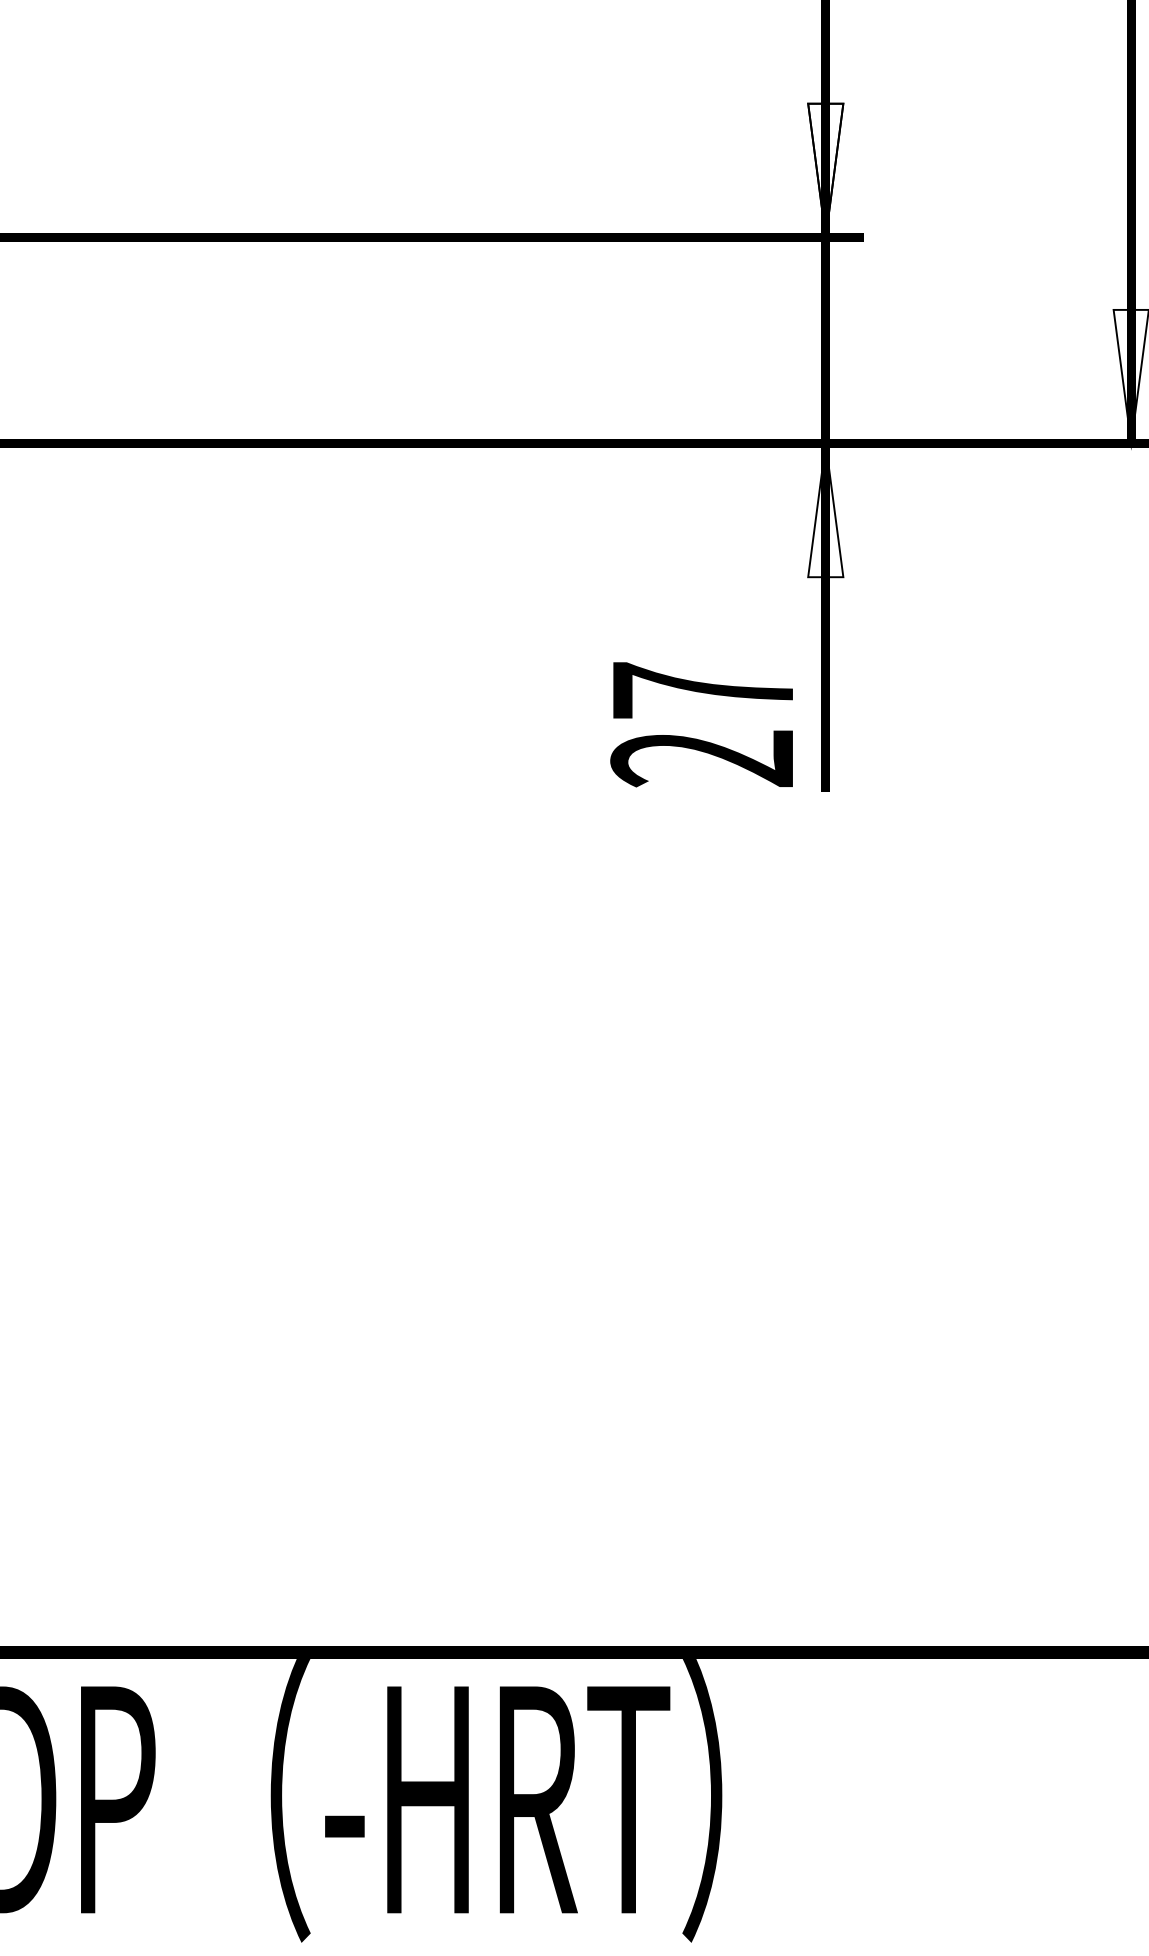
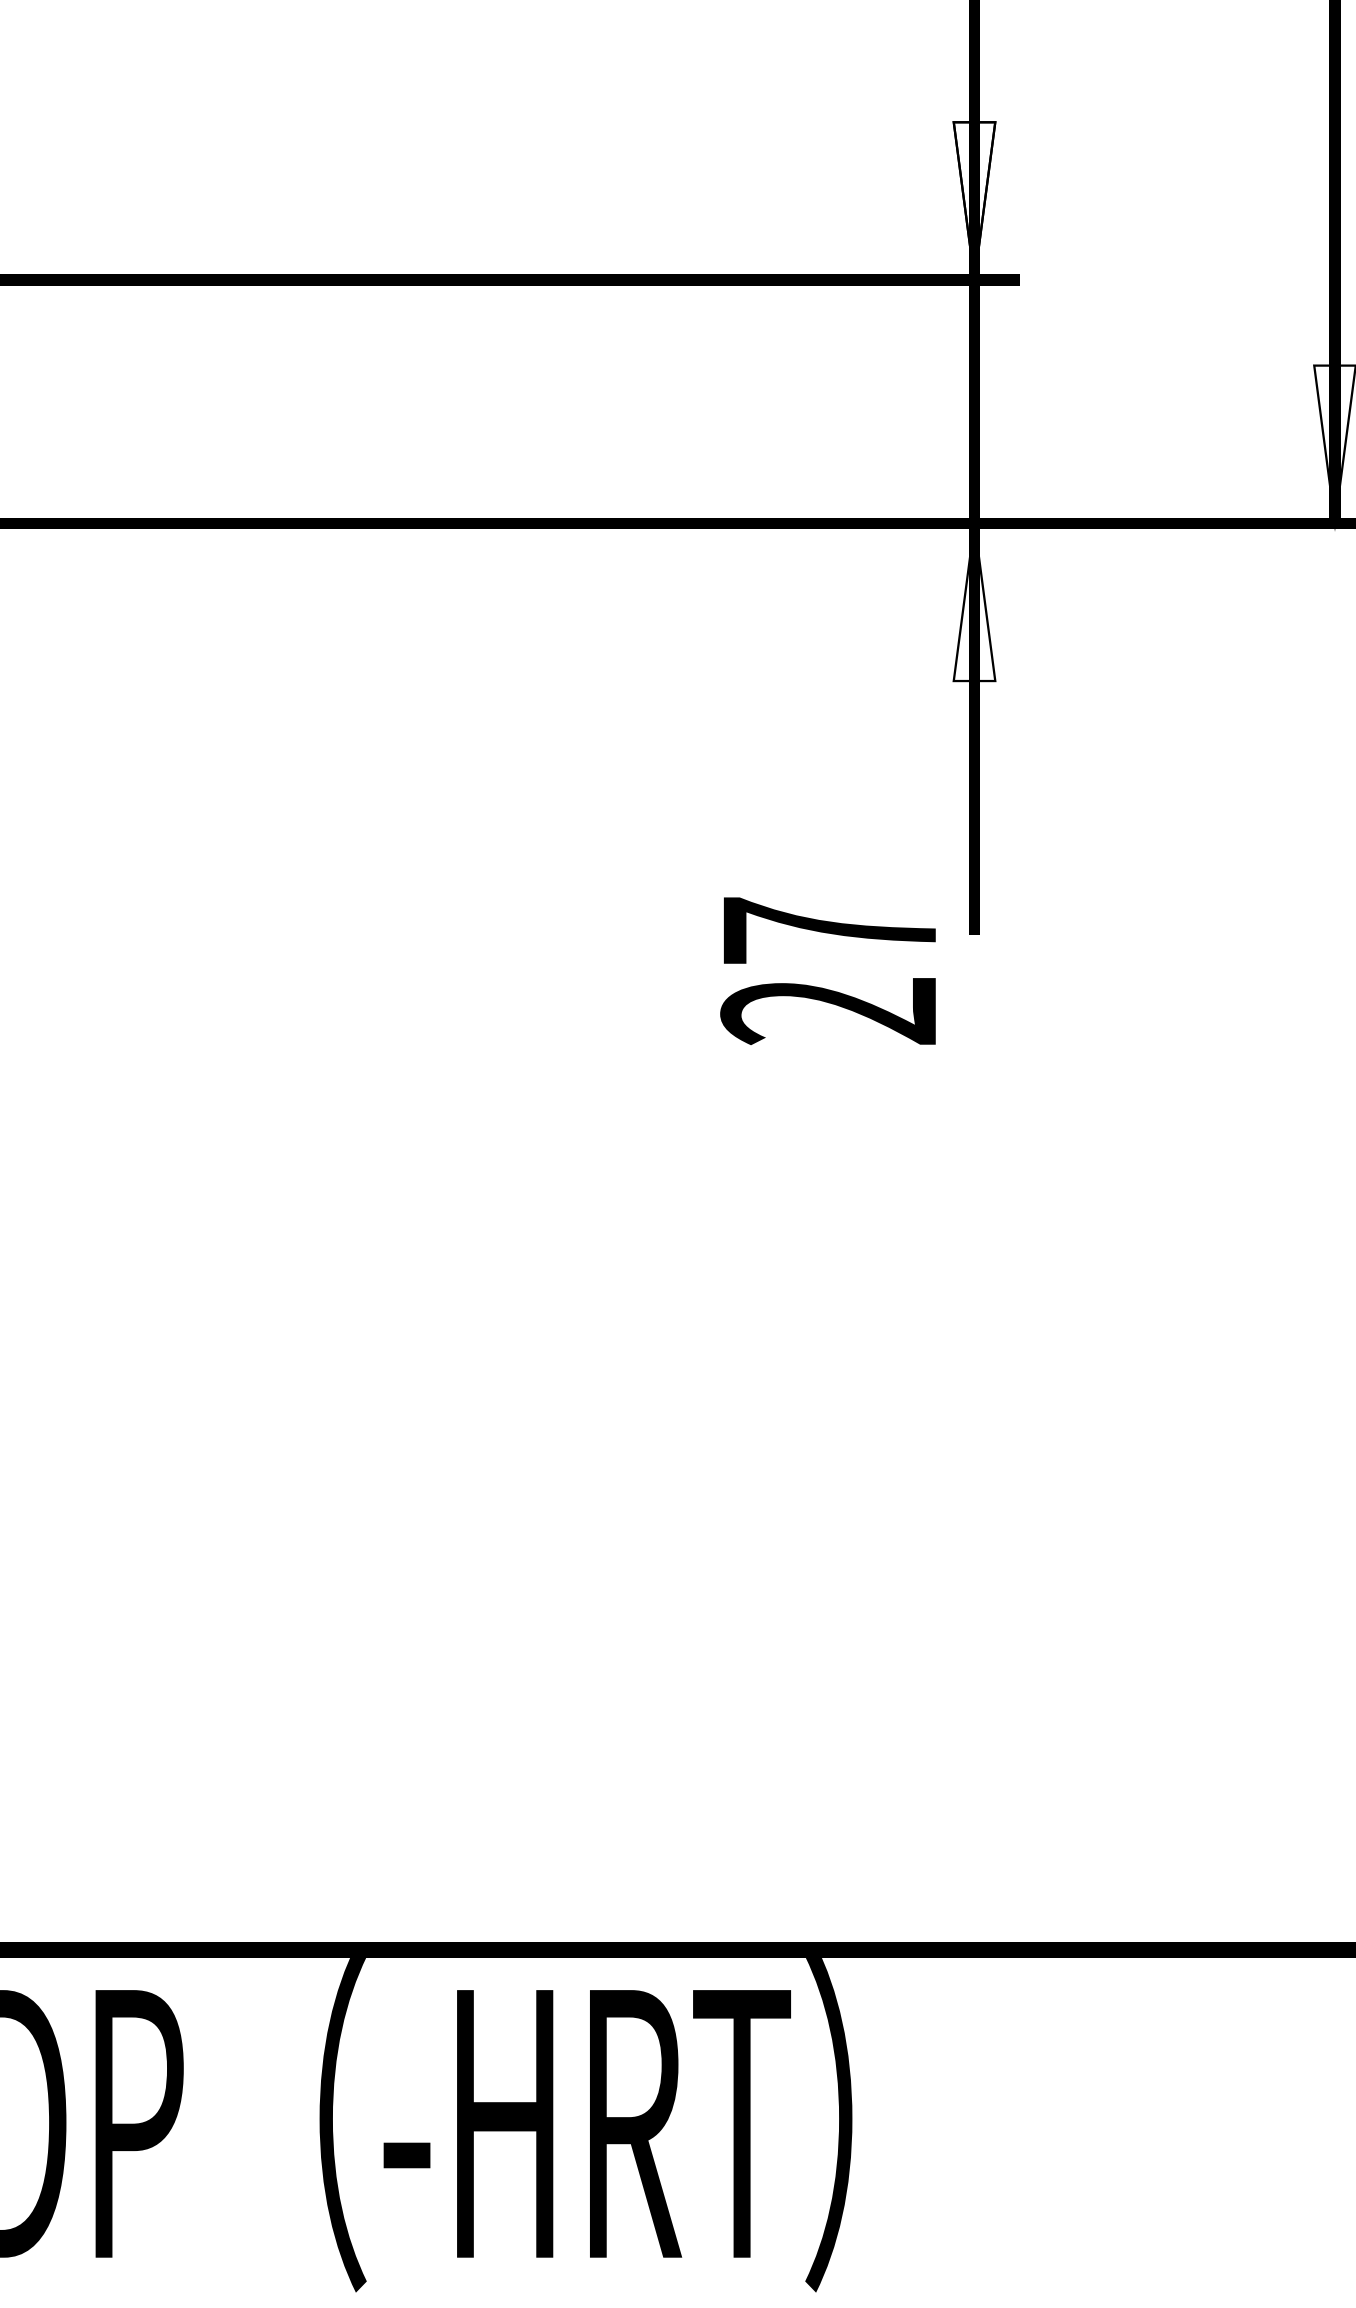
part: (696, 738) -> (822, 987), moved

